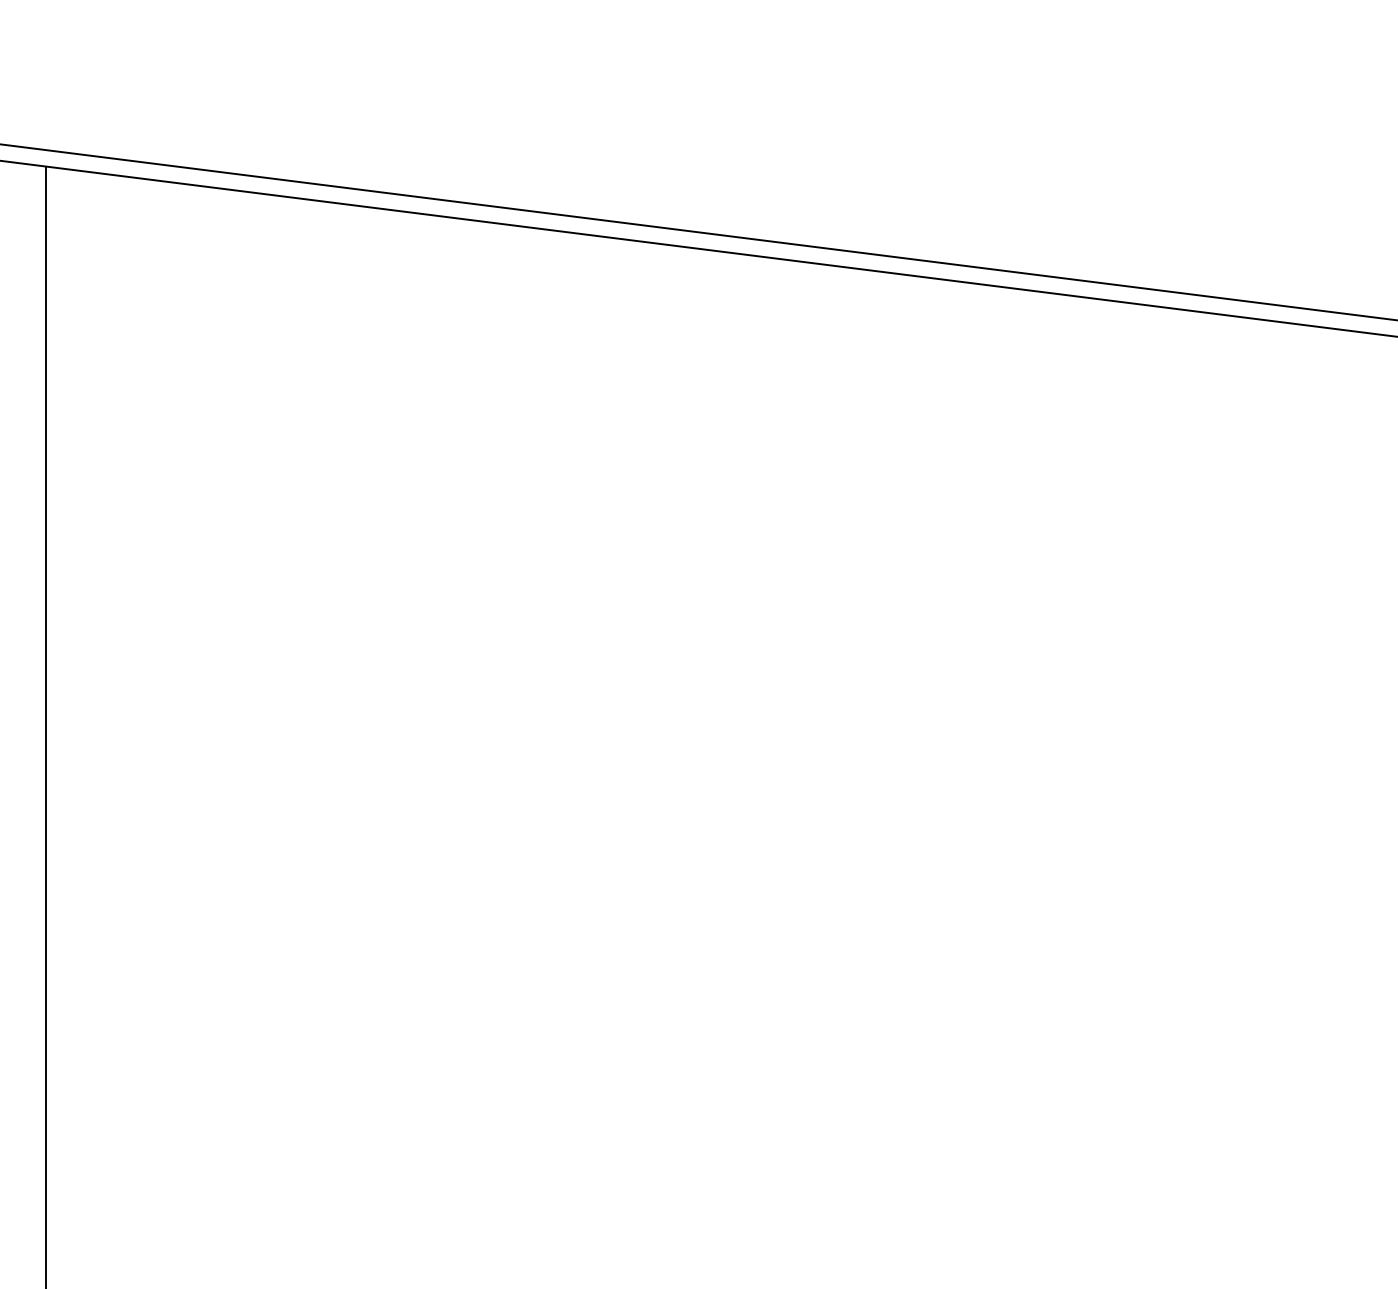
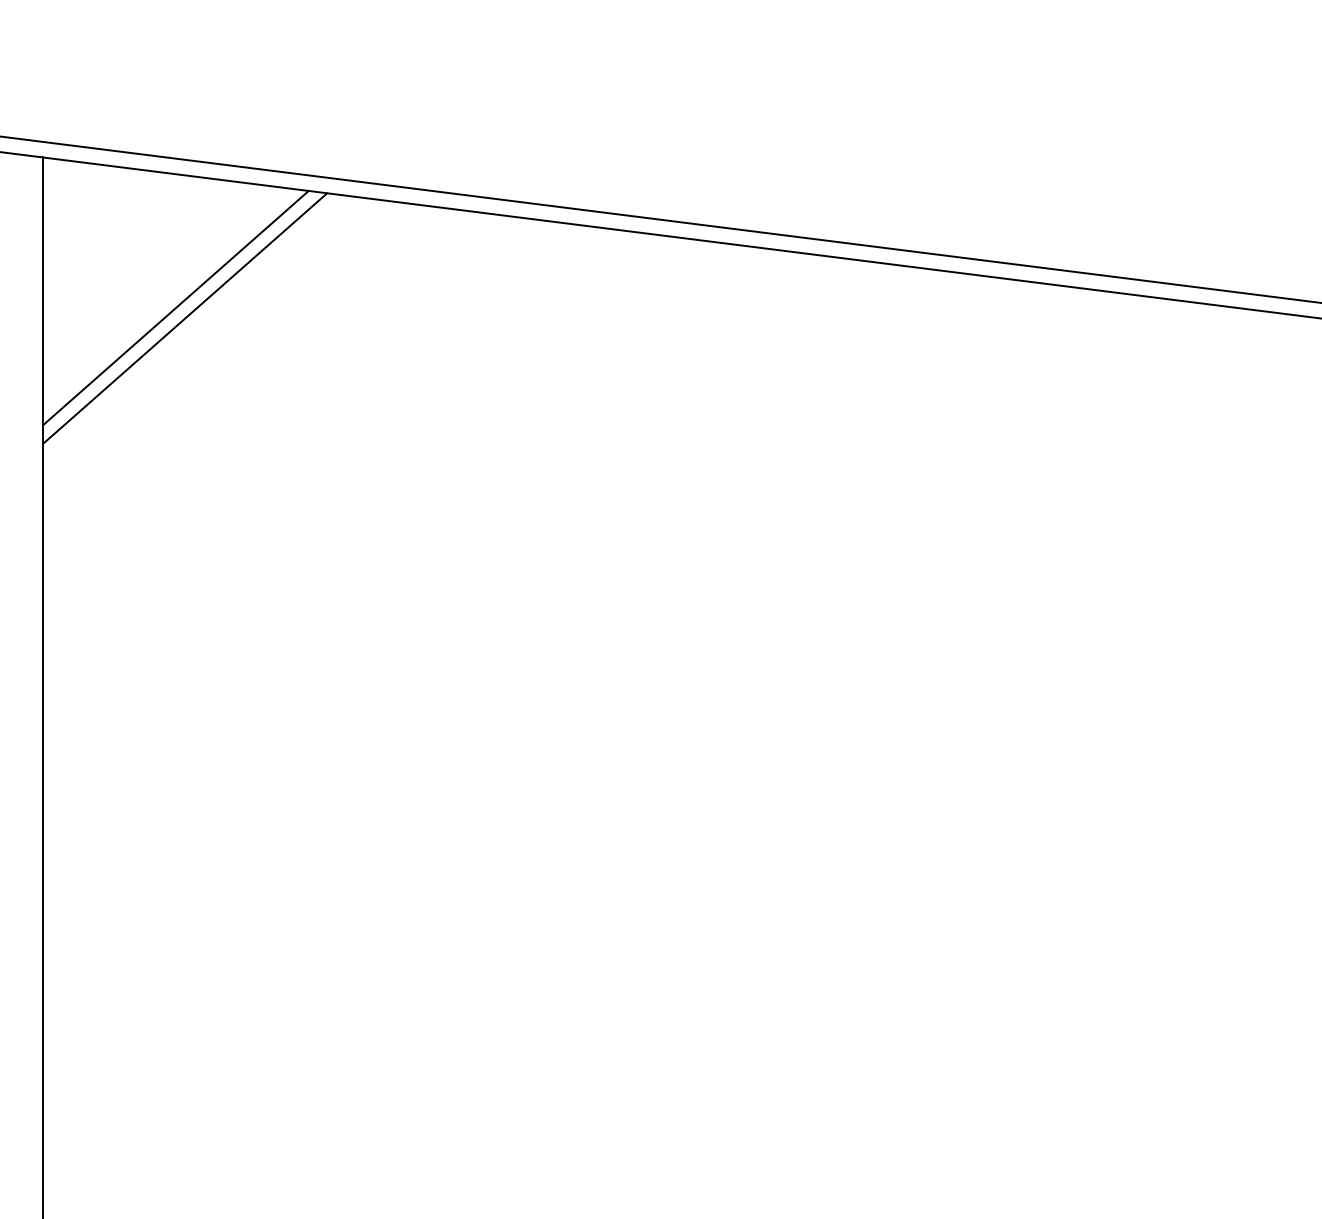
line: (185, 325) -> (175, 307), added
line: (196, 336) -> (185, 318), added

